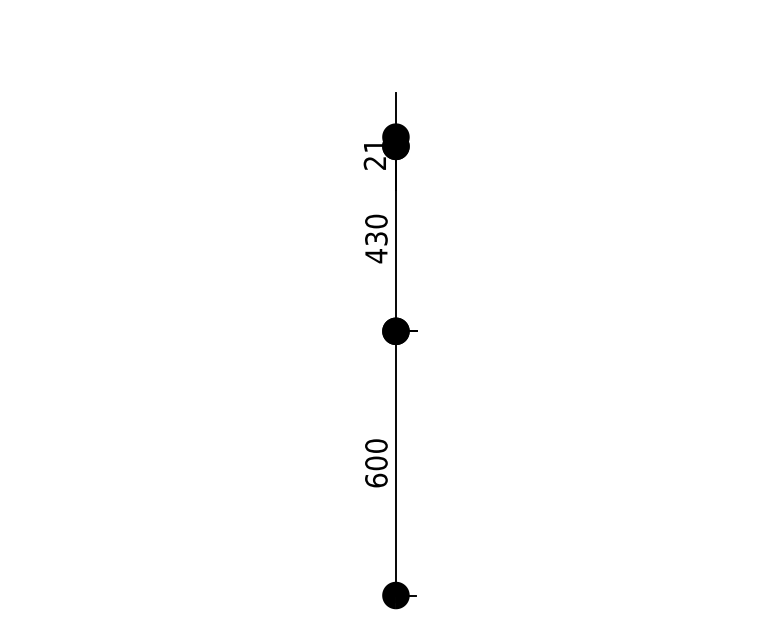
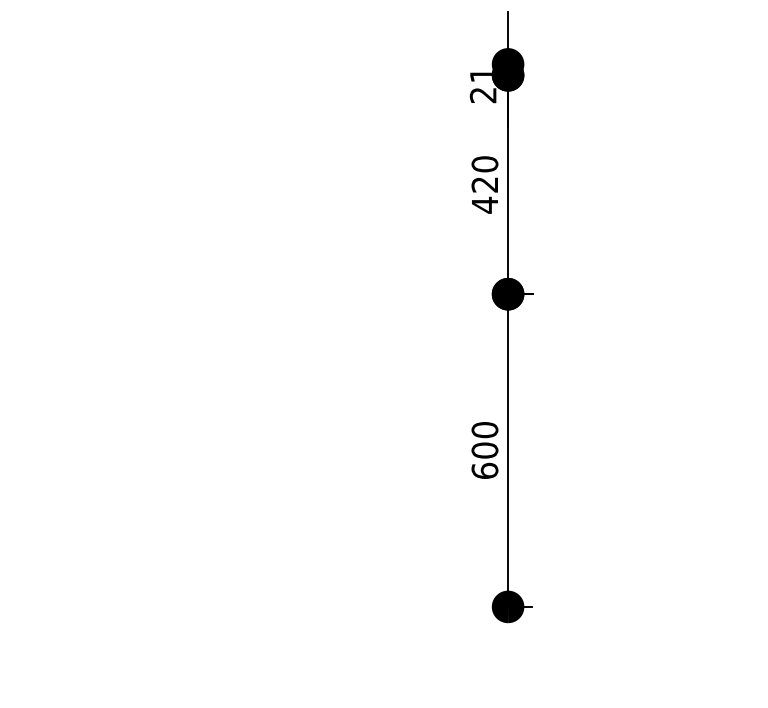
text: (376, 238) -> (485, 184), 430 -> 420

